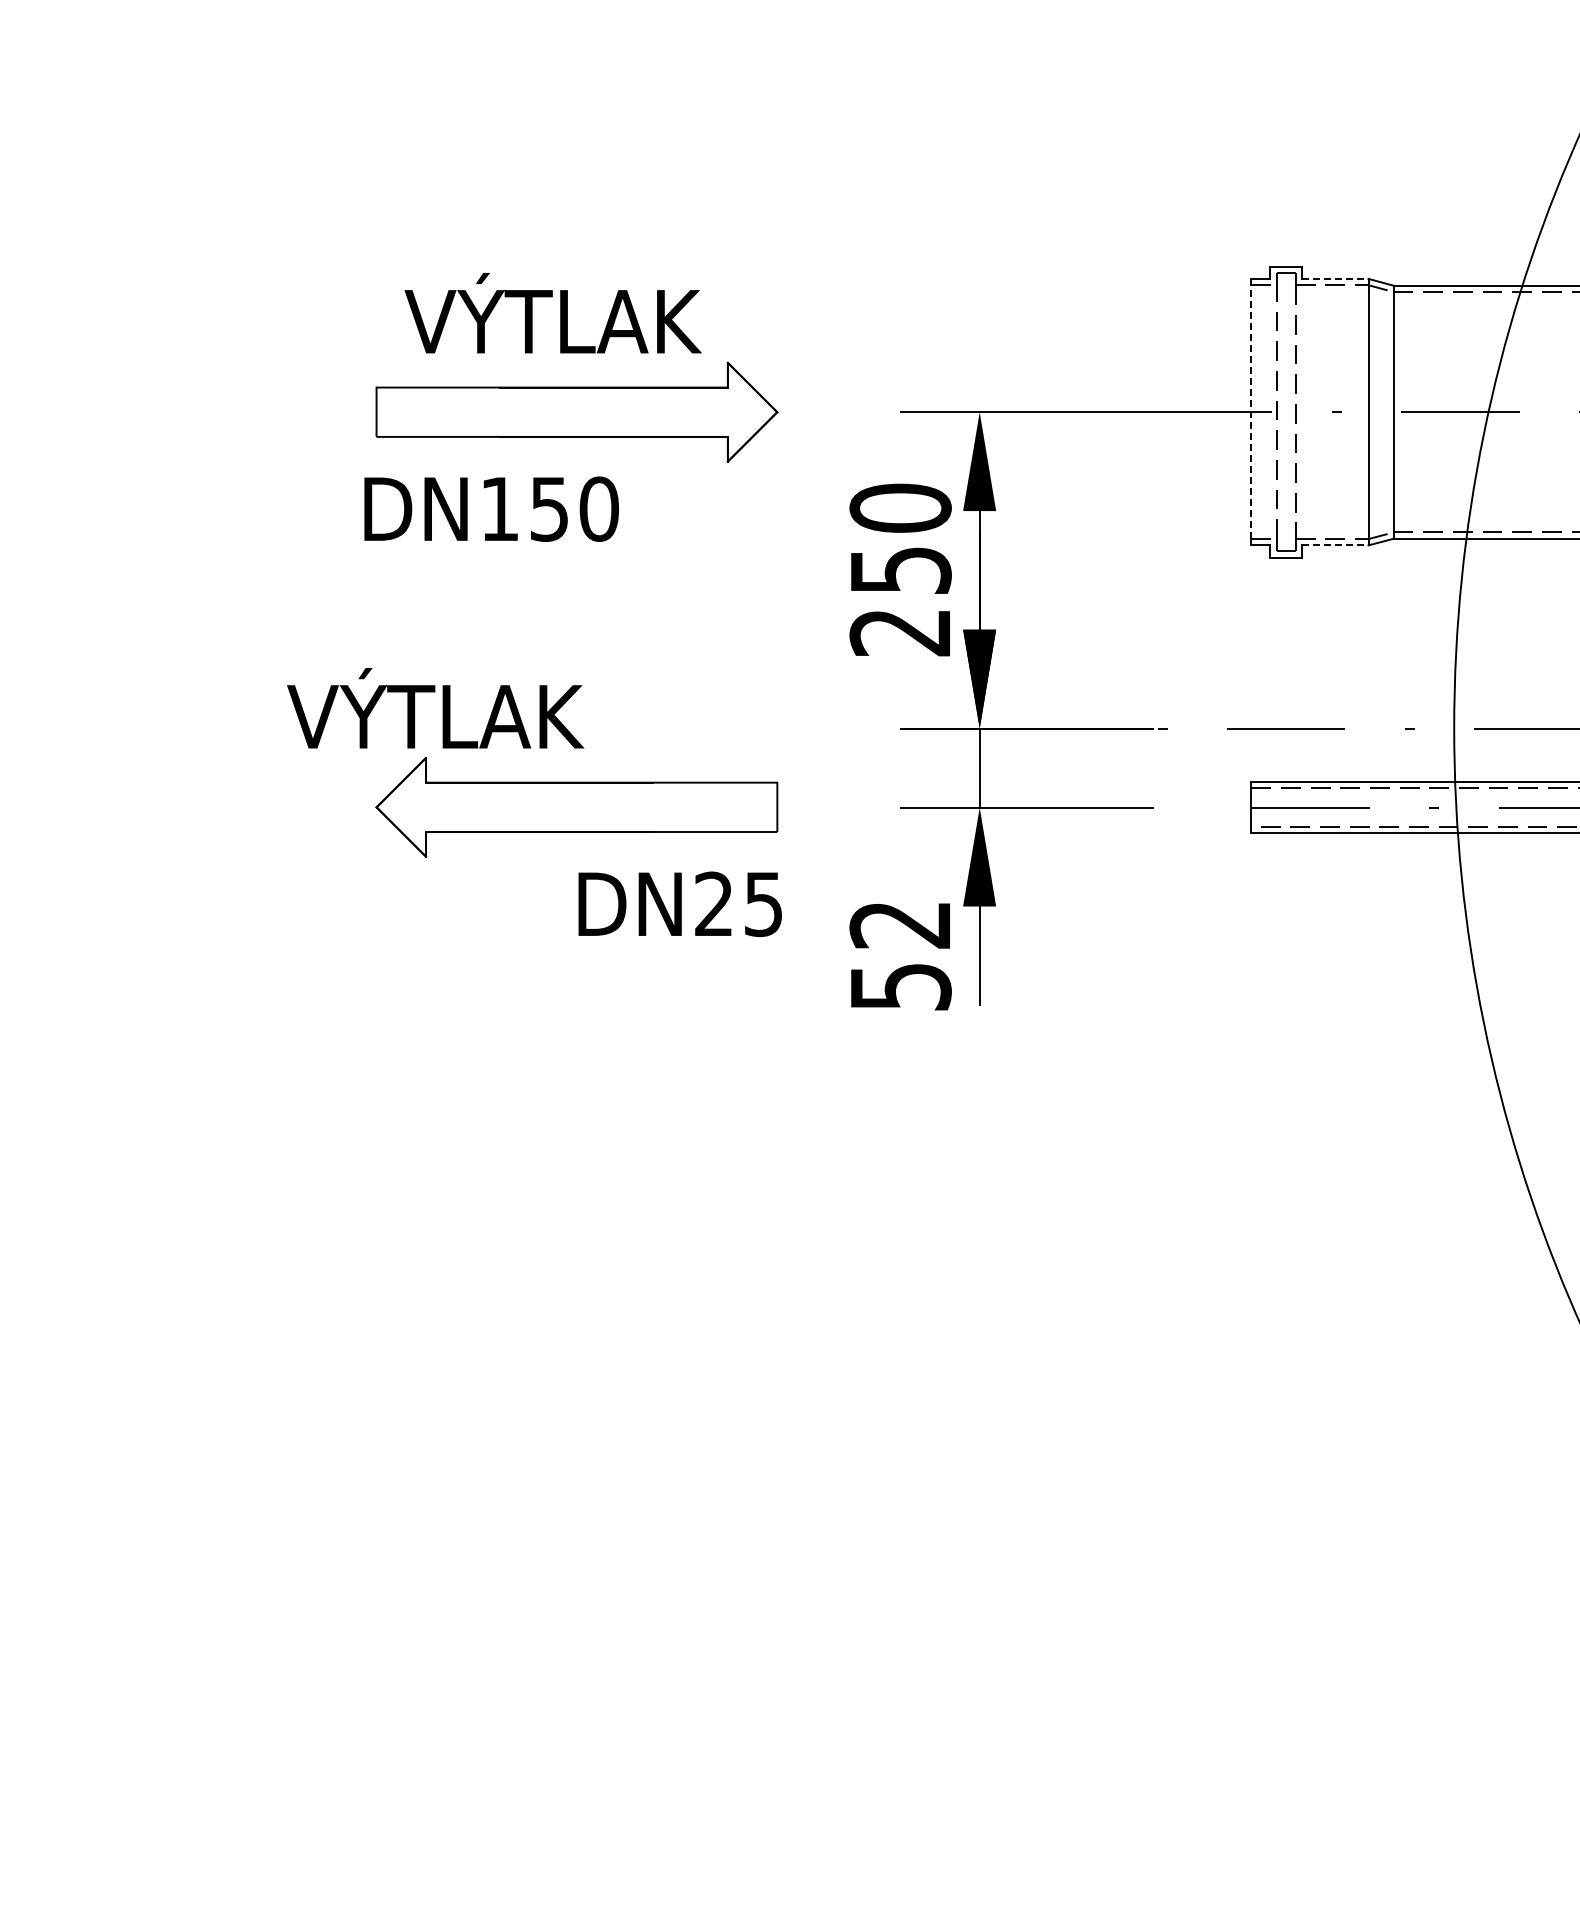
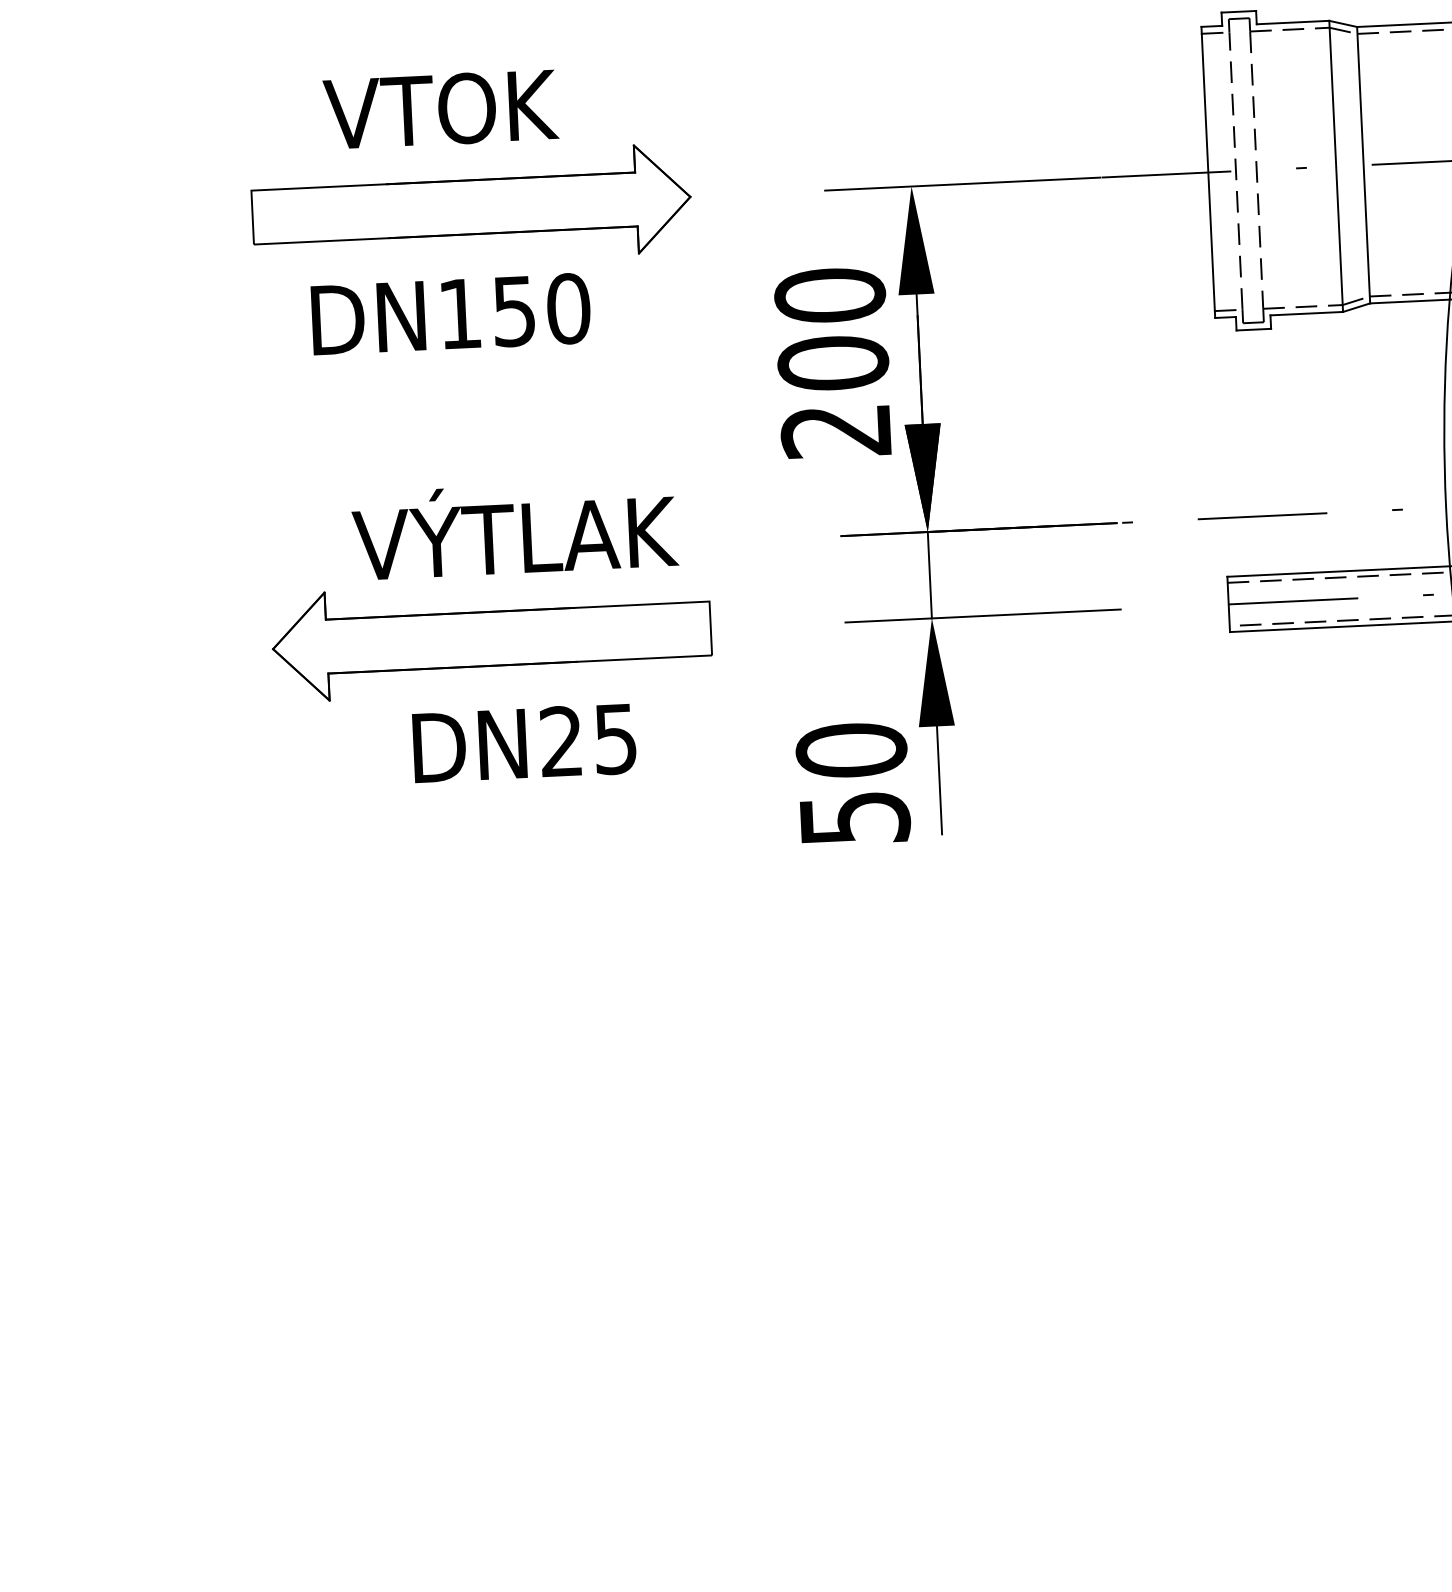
line: (1335, 278) -> (1293, 22), dashed -> solid
text: (552, 313) -> (439, 100), VÝTLAK -> VTOK
line: (1251, 412) -> (1208, 172), dashed -> solid
text: (491, 508) -> (450, 313), moved
line: (1335, 545) -> (1307, 313), dashed -> solid
text: (900, 569) -> (833, 362), 250 -> 200
text: (435, 708) -> (514, 529), moved
text: (679, 904) -> (523, 743), moved
text: (900, 924) -> (851, 750), 52 -> 50

